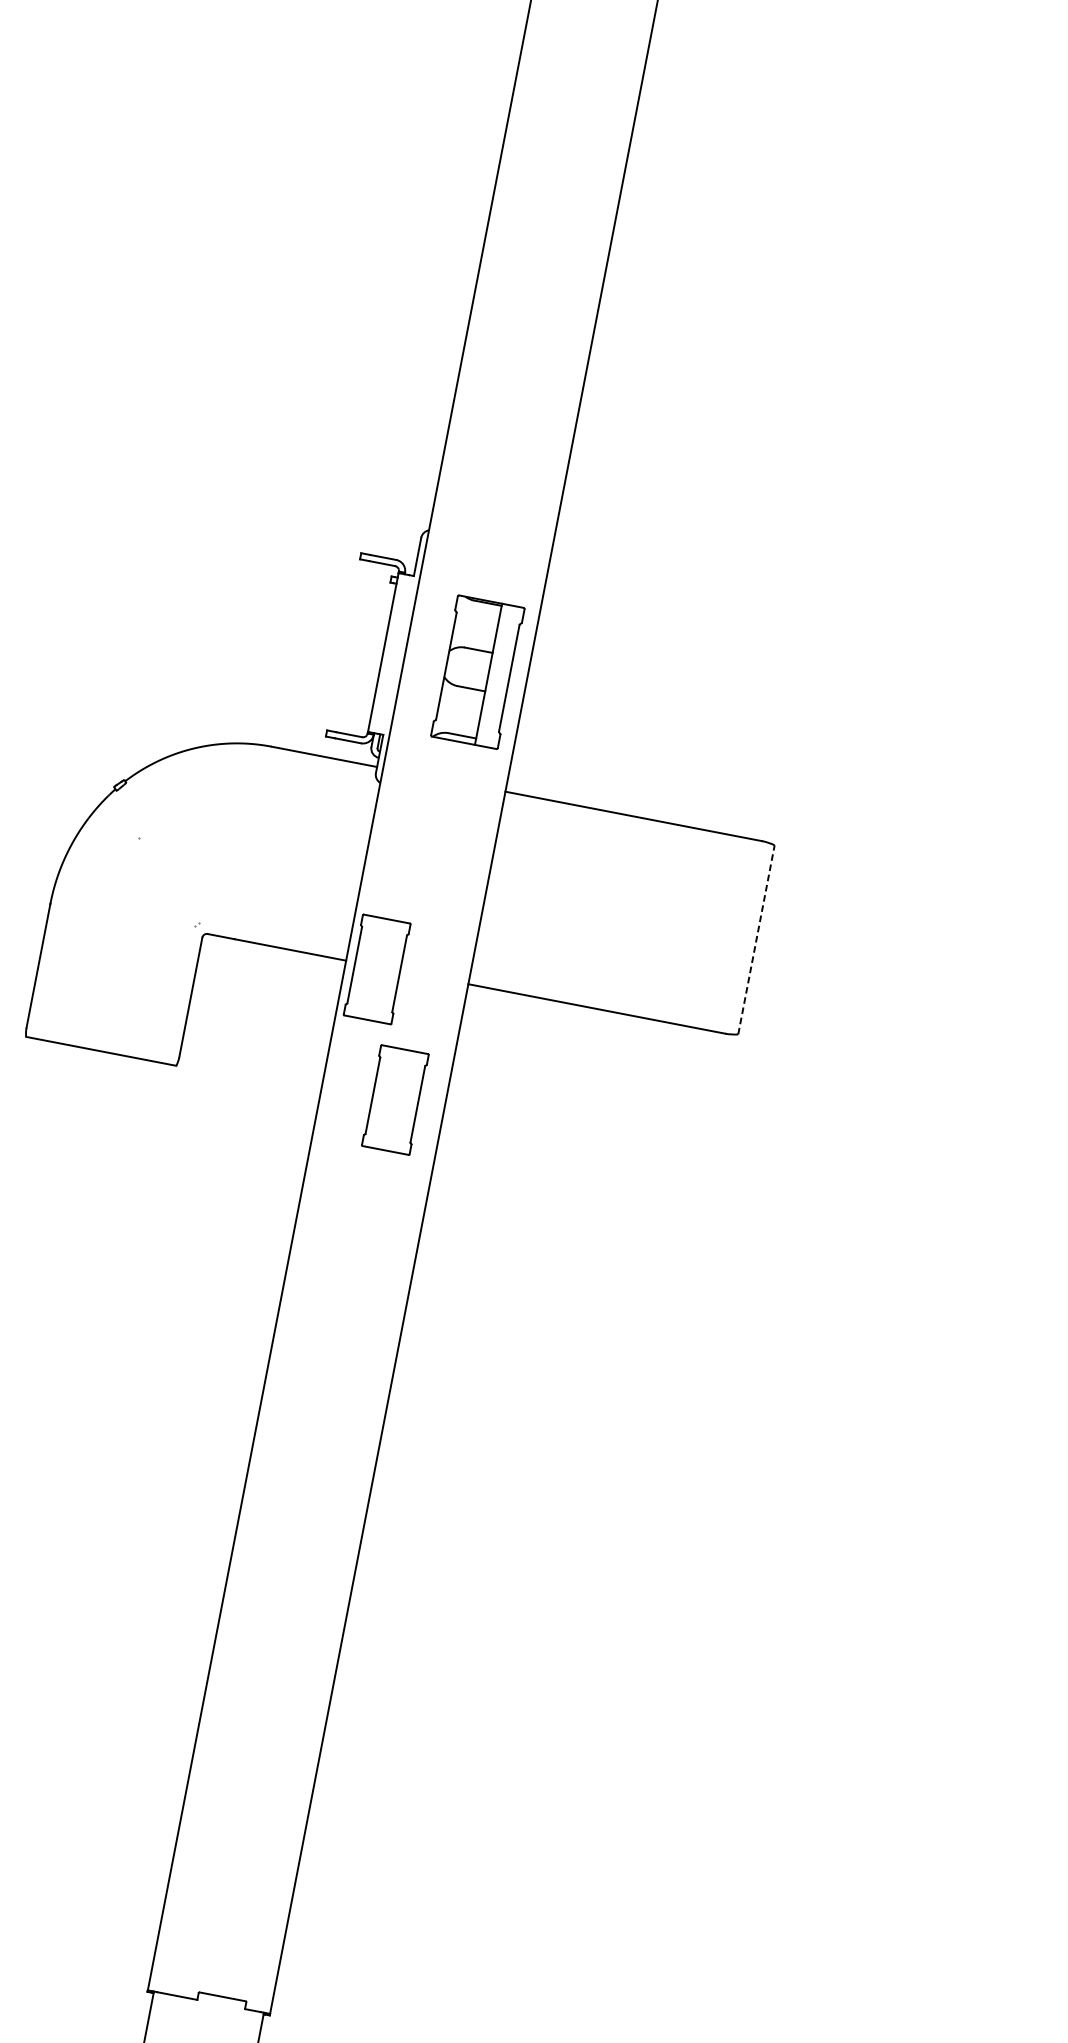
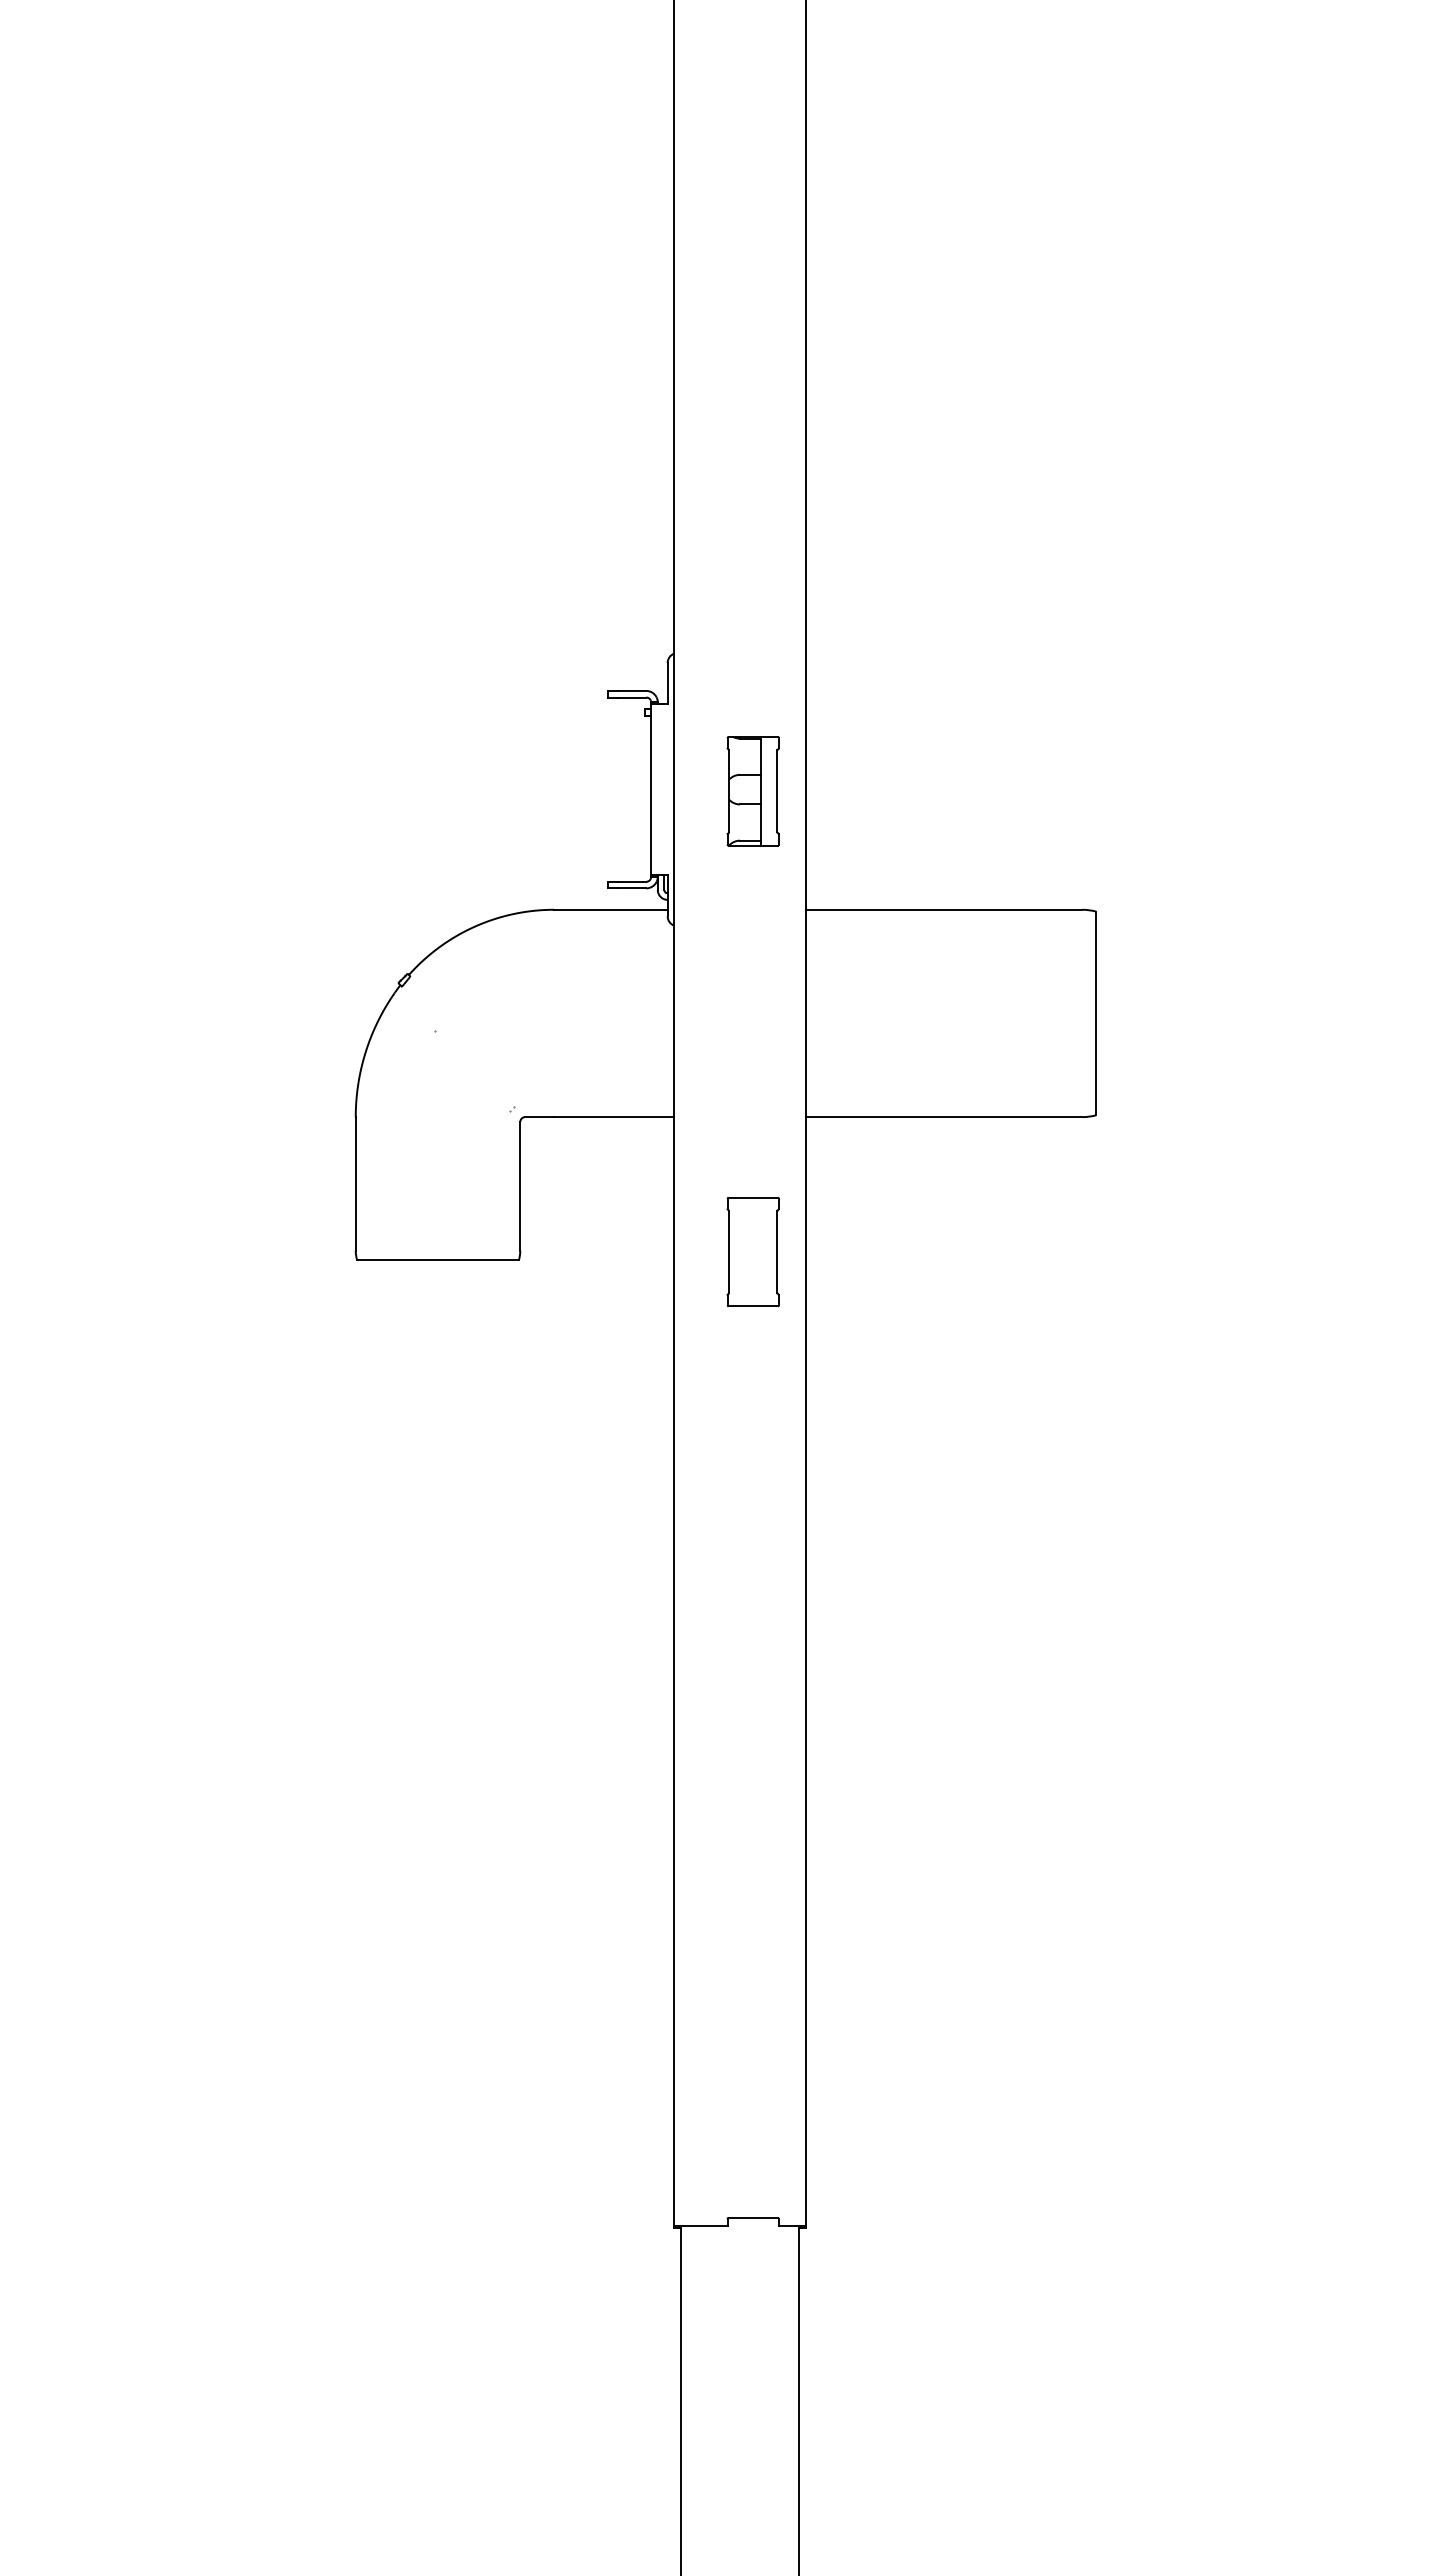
part: (477, 672) -> (752, 791), size x0.71
line: (756, 939) -> (1096, 1013), dashed -> solid
part: (376, 969) -> (707, 1120), removed

